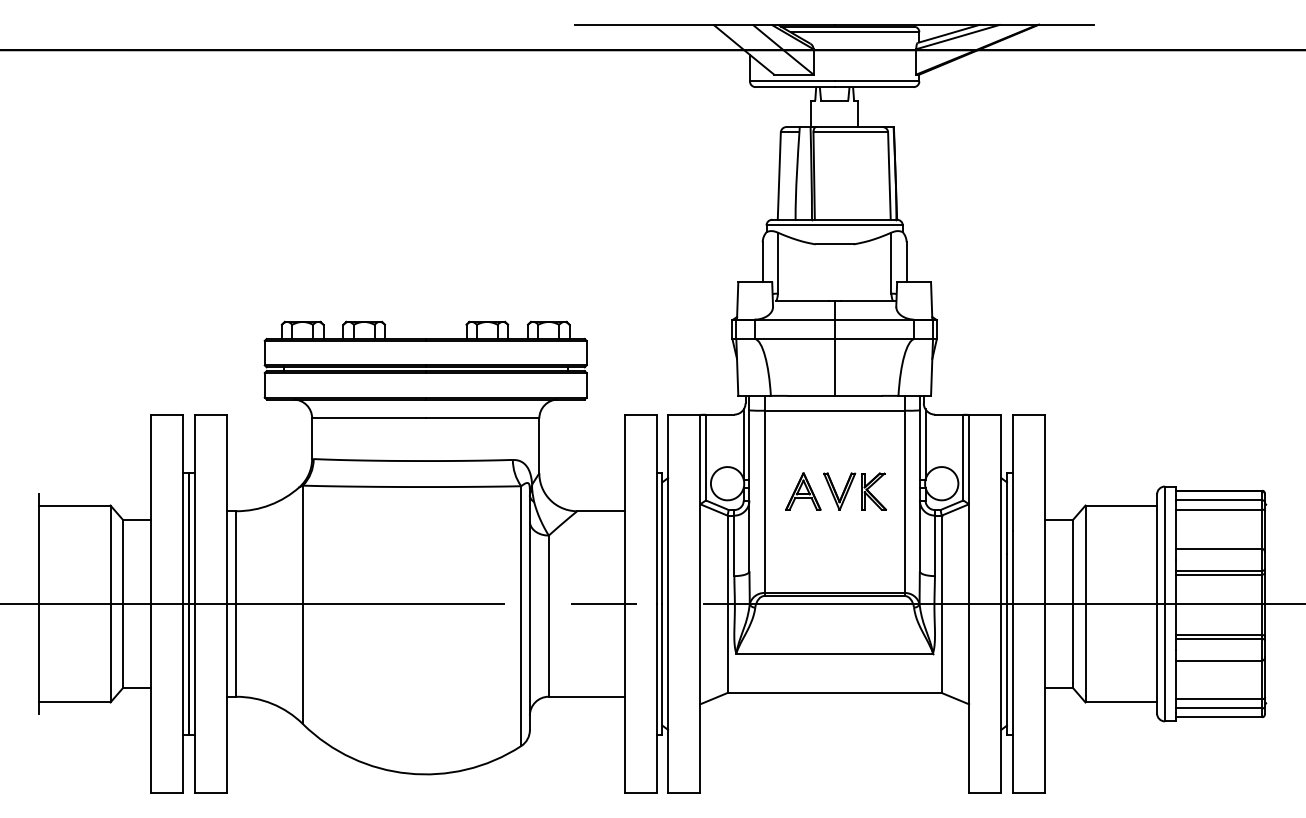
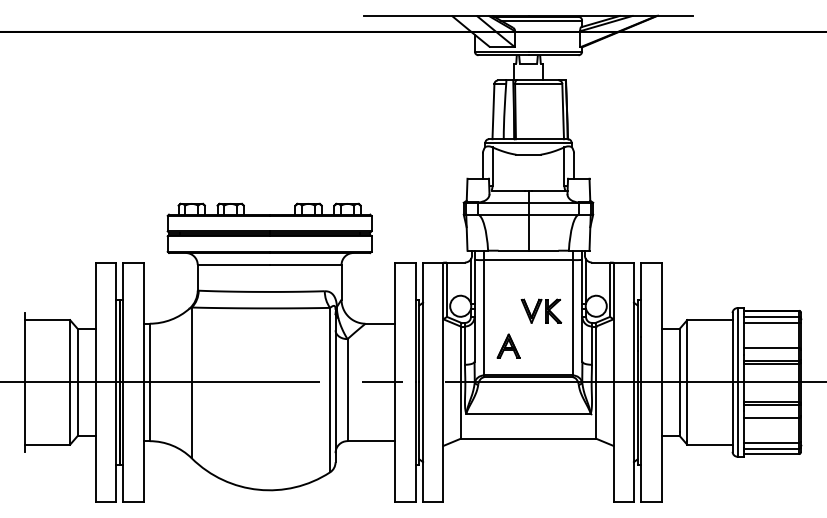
part: (803, 490) -> (508, 345), moved

